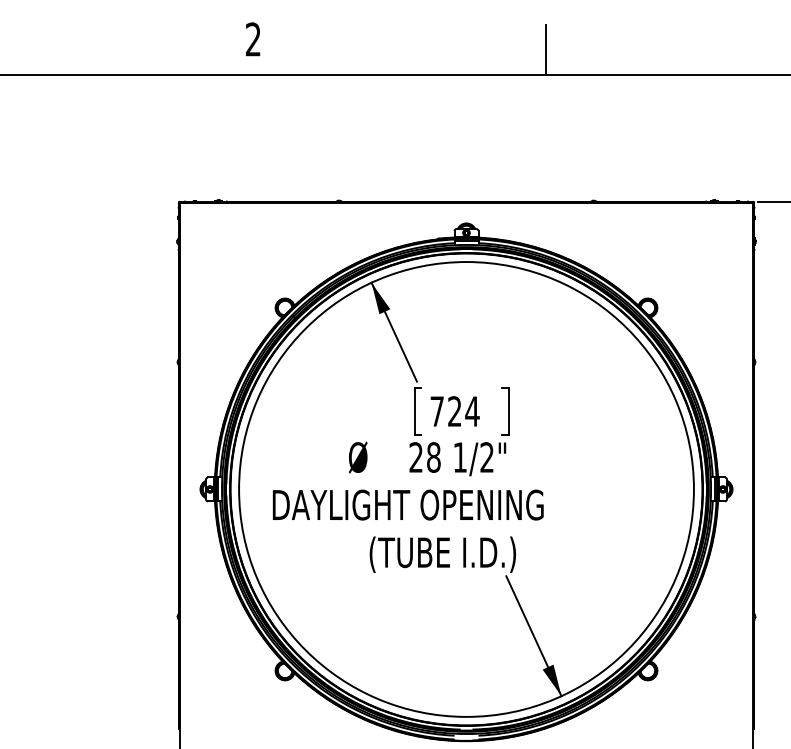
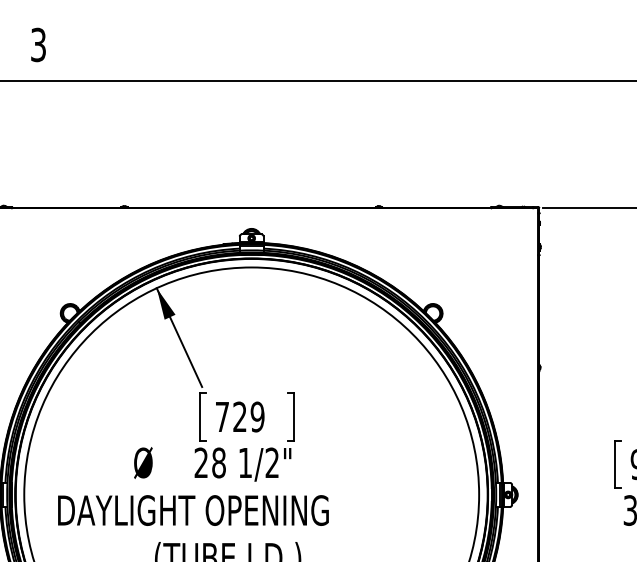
text: (253, 39) -> (38, 44), 2 -> 3
line: (546, 49) -> (331, 54), removed
text: (472, 411) -> (257, 416), 724 -> 729

